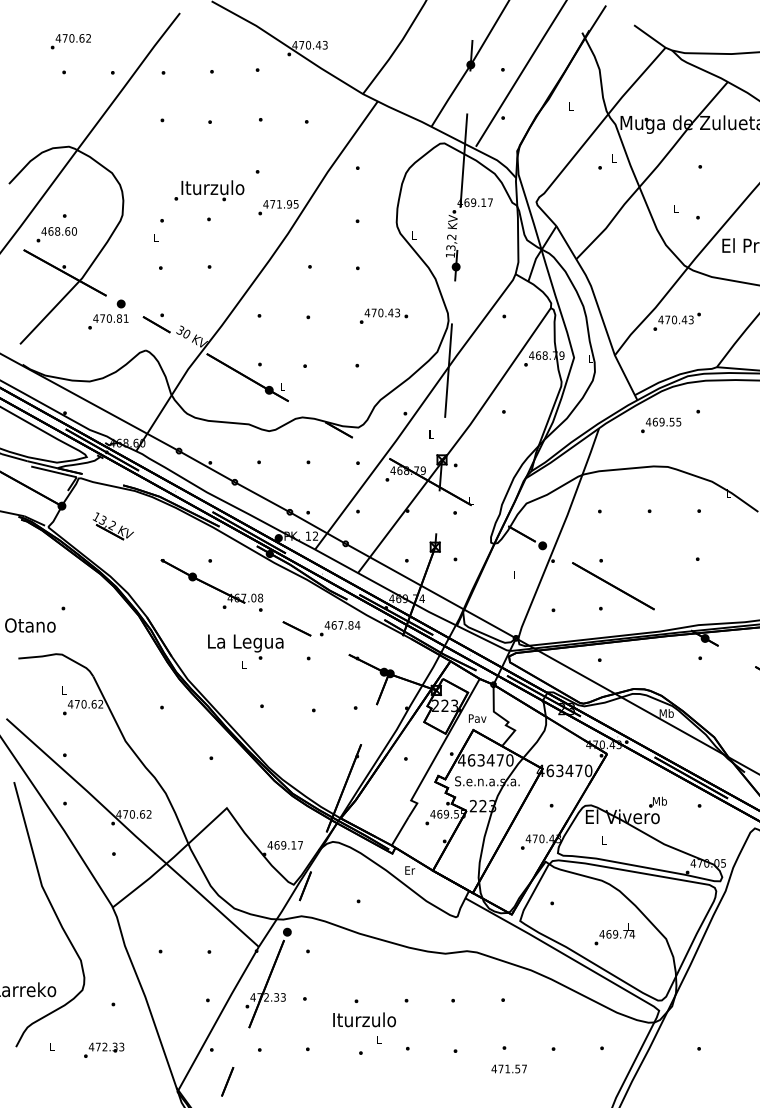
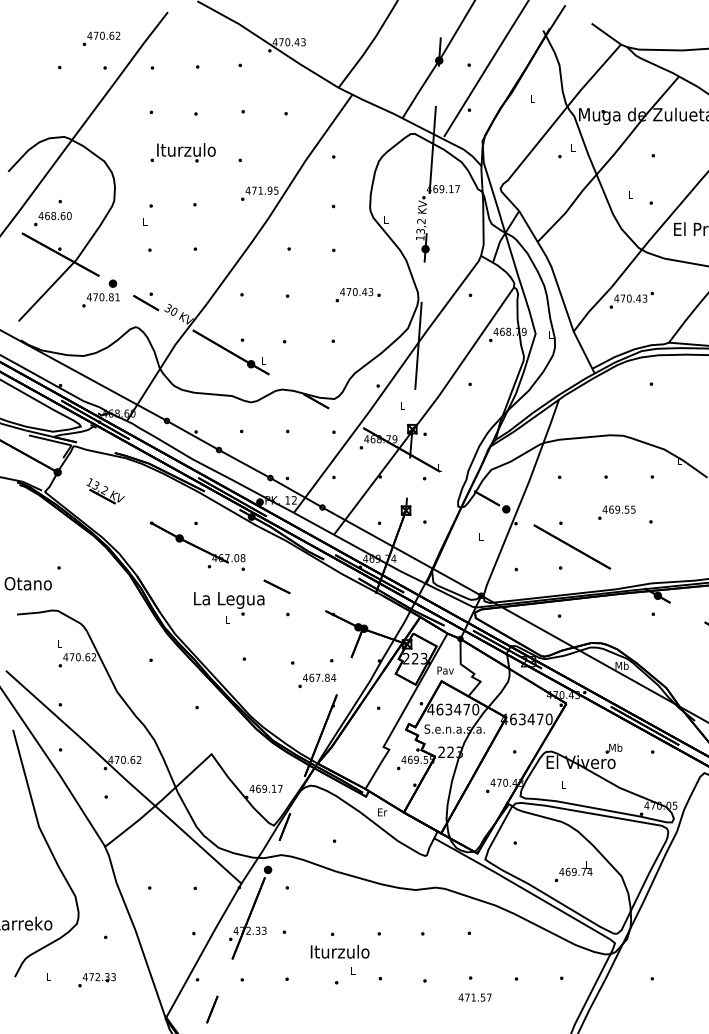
text: (70, 41) -> (101, 38), moved
text: (209, 190) -> (183, 152), moved
text: (661, 425) -> (617, 512), moved
text: (340, 628) -> (317, 680), moved

